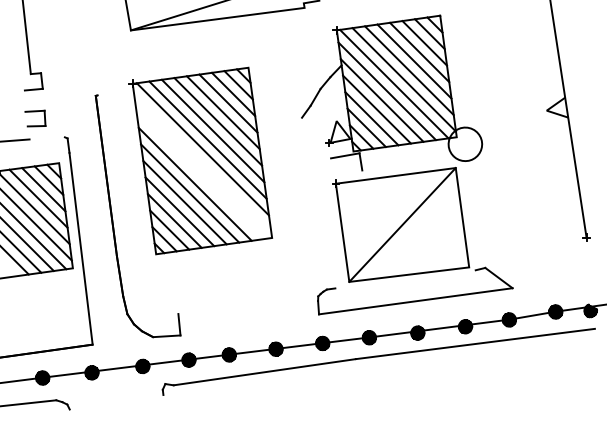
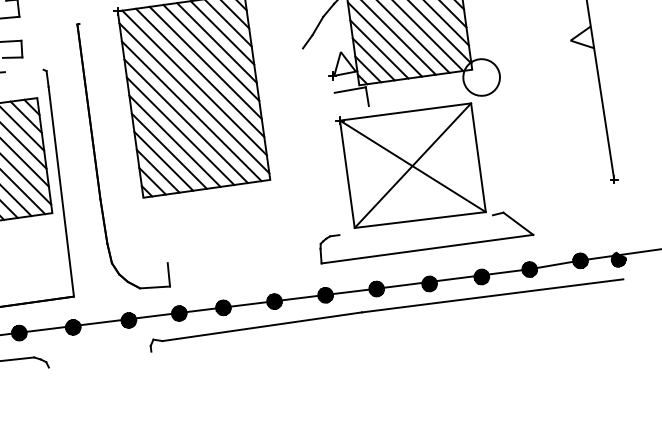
line: (202, 162) -> (194, 97), added
line: (200, 175) -> (191, 111), added
line: (402, 225) -> (412, 166), added

